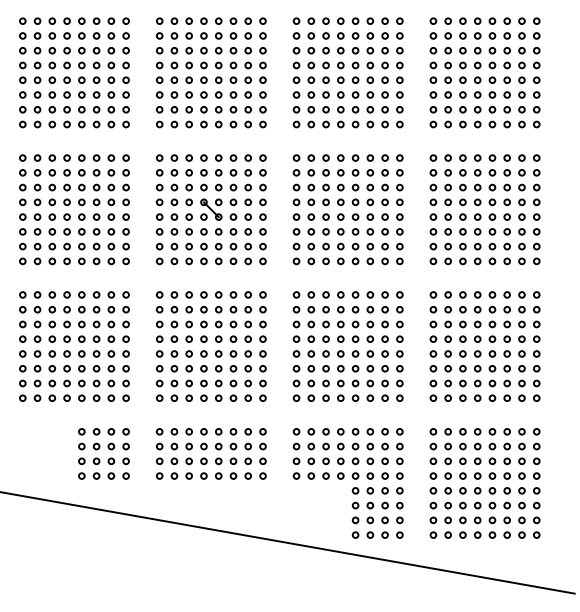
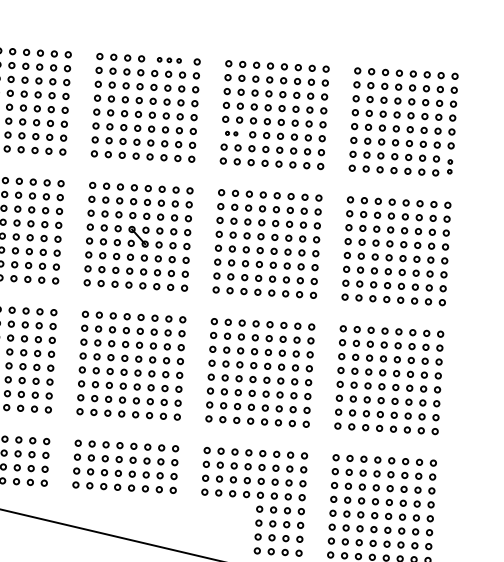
part: (233, 20) -> (169, 59), size x0.7
part: (303, 94) -> (231, 133), size x0.6
part: (536, 117) -> (449, 167), size x0.7

